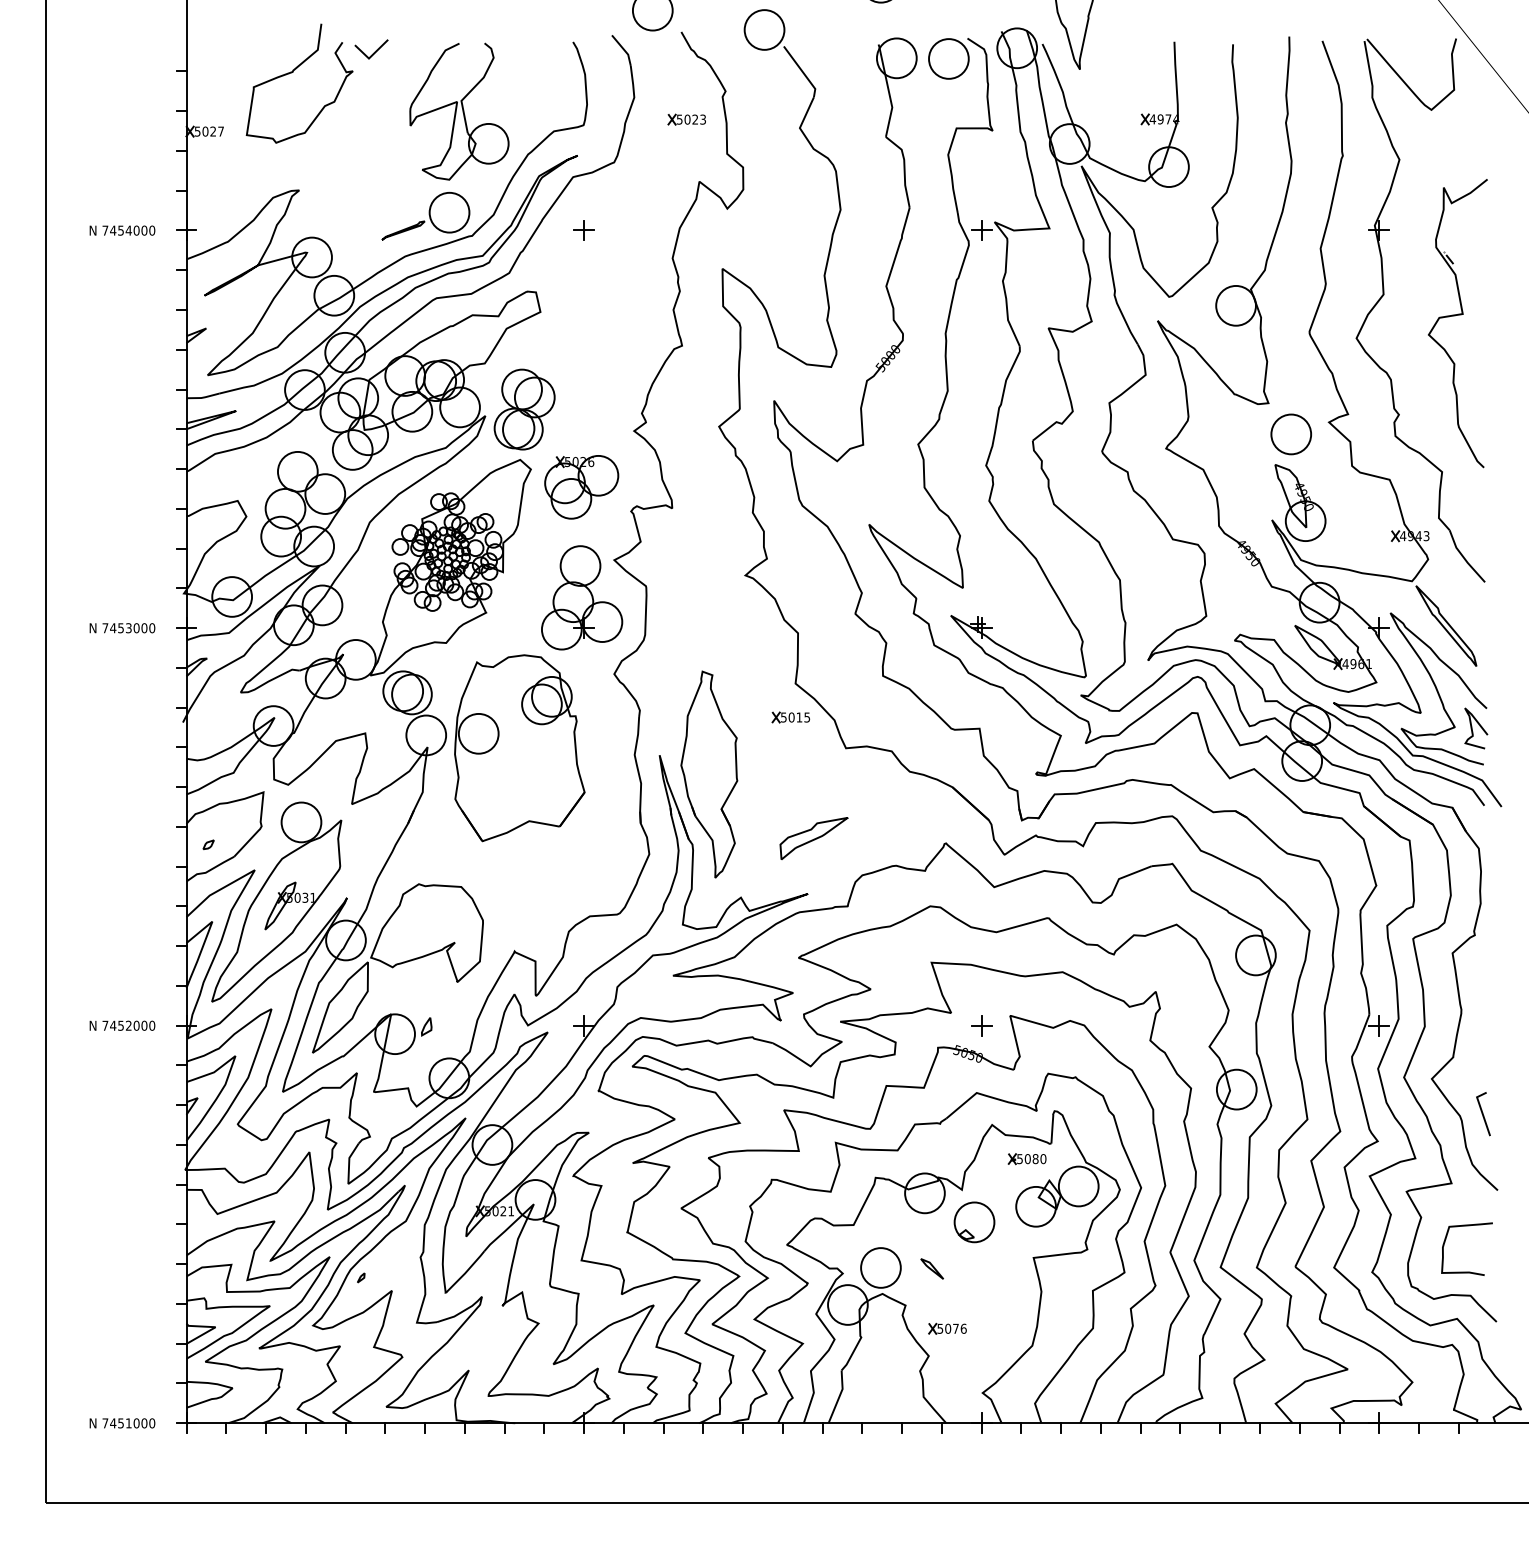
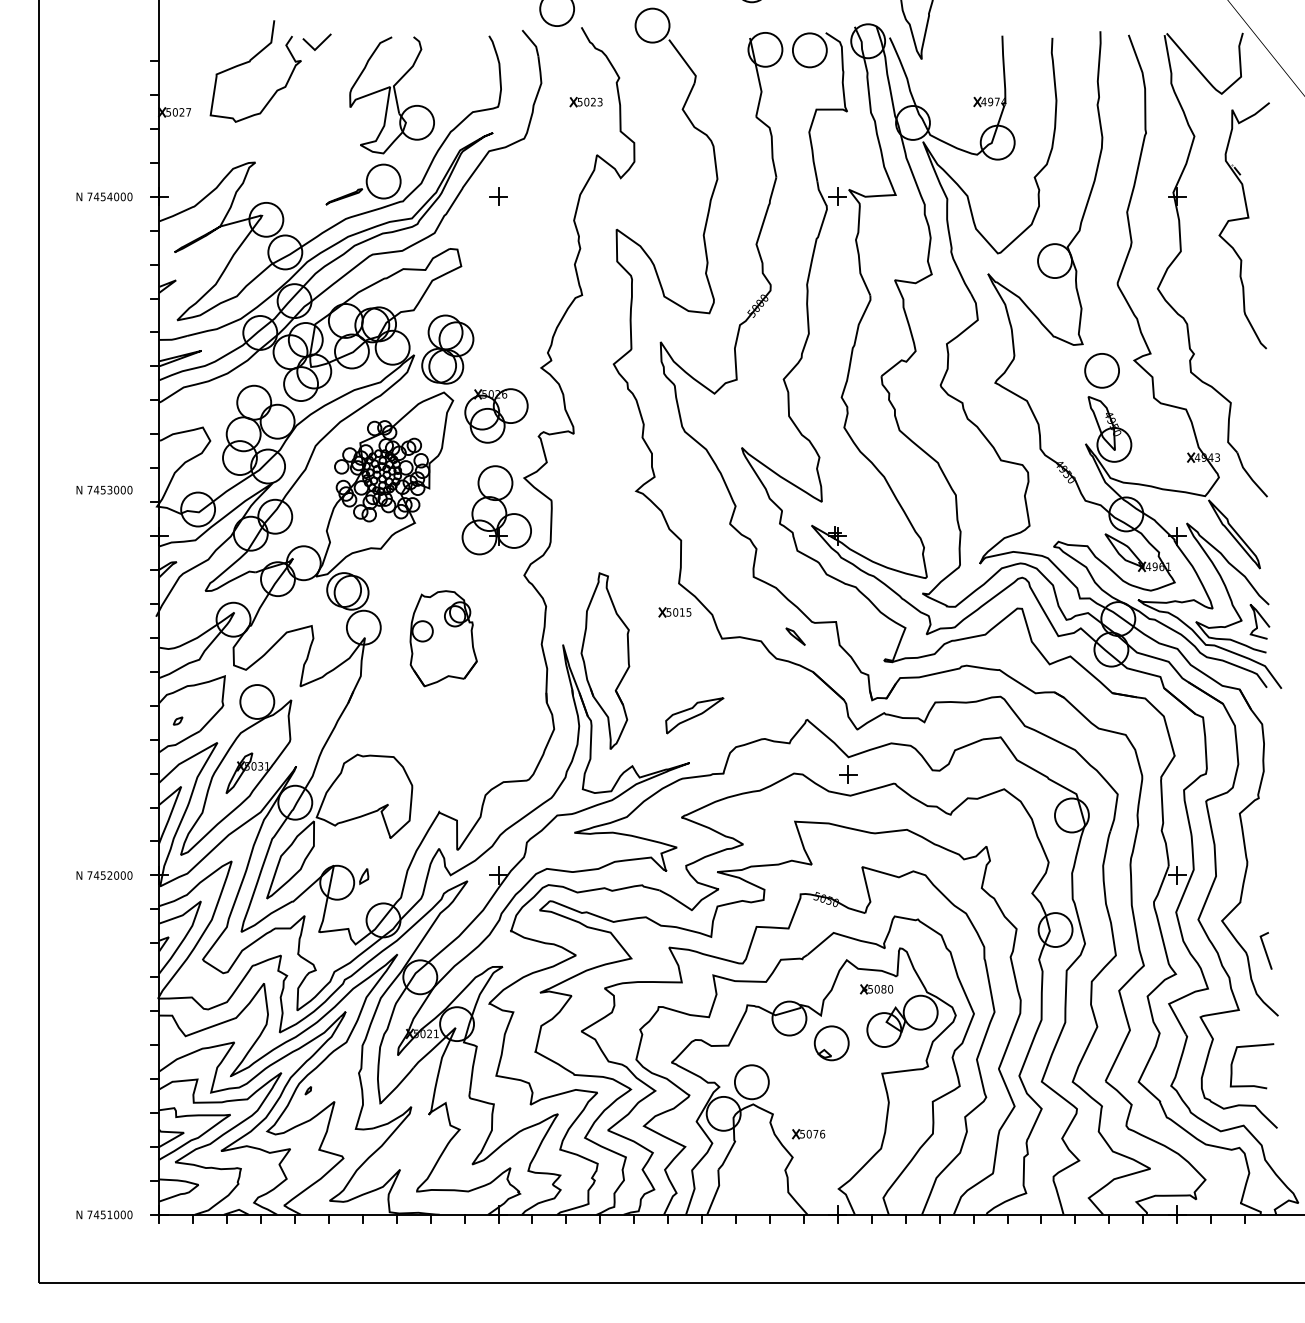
part: (1455, 316) -> (1242, 219), moved
text: (122, 628) -> (104, 490), moved
part: (519, 748) -> (443, 638), size x0.6
part: (981, 1025) -> (847, 774), moved
part: (931, 1268) -> (795, 636), moved

